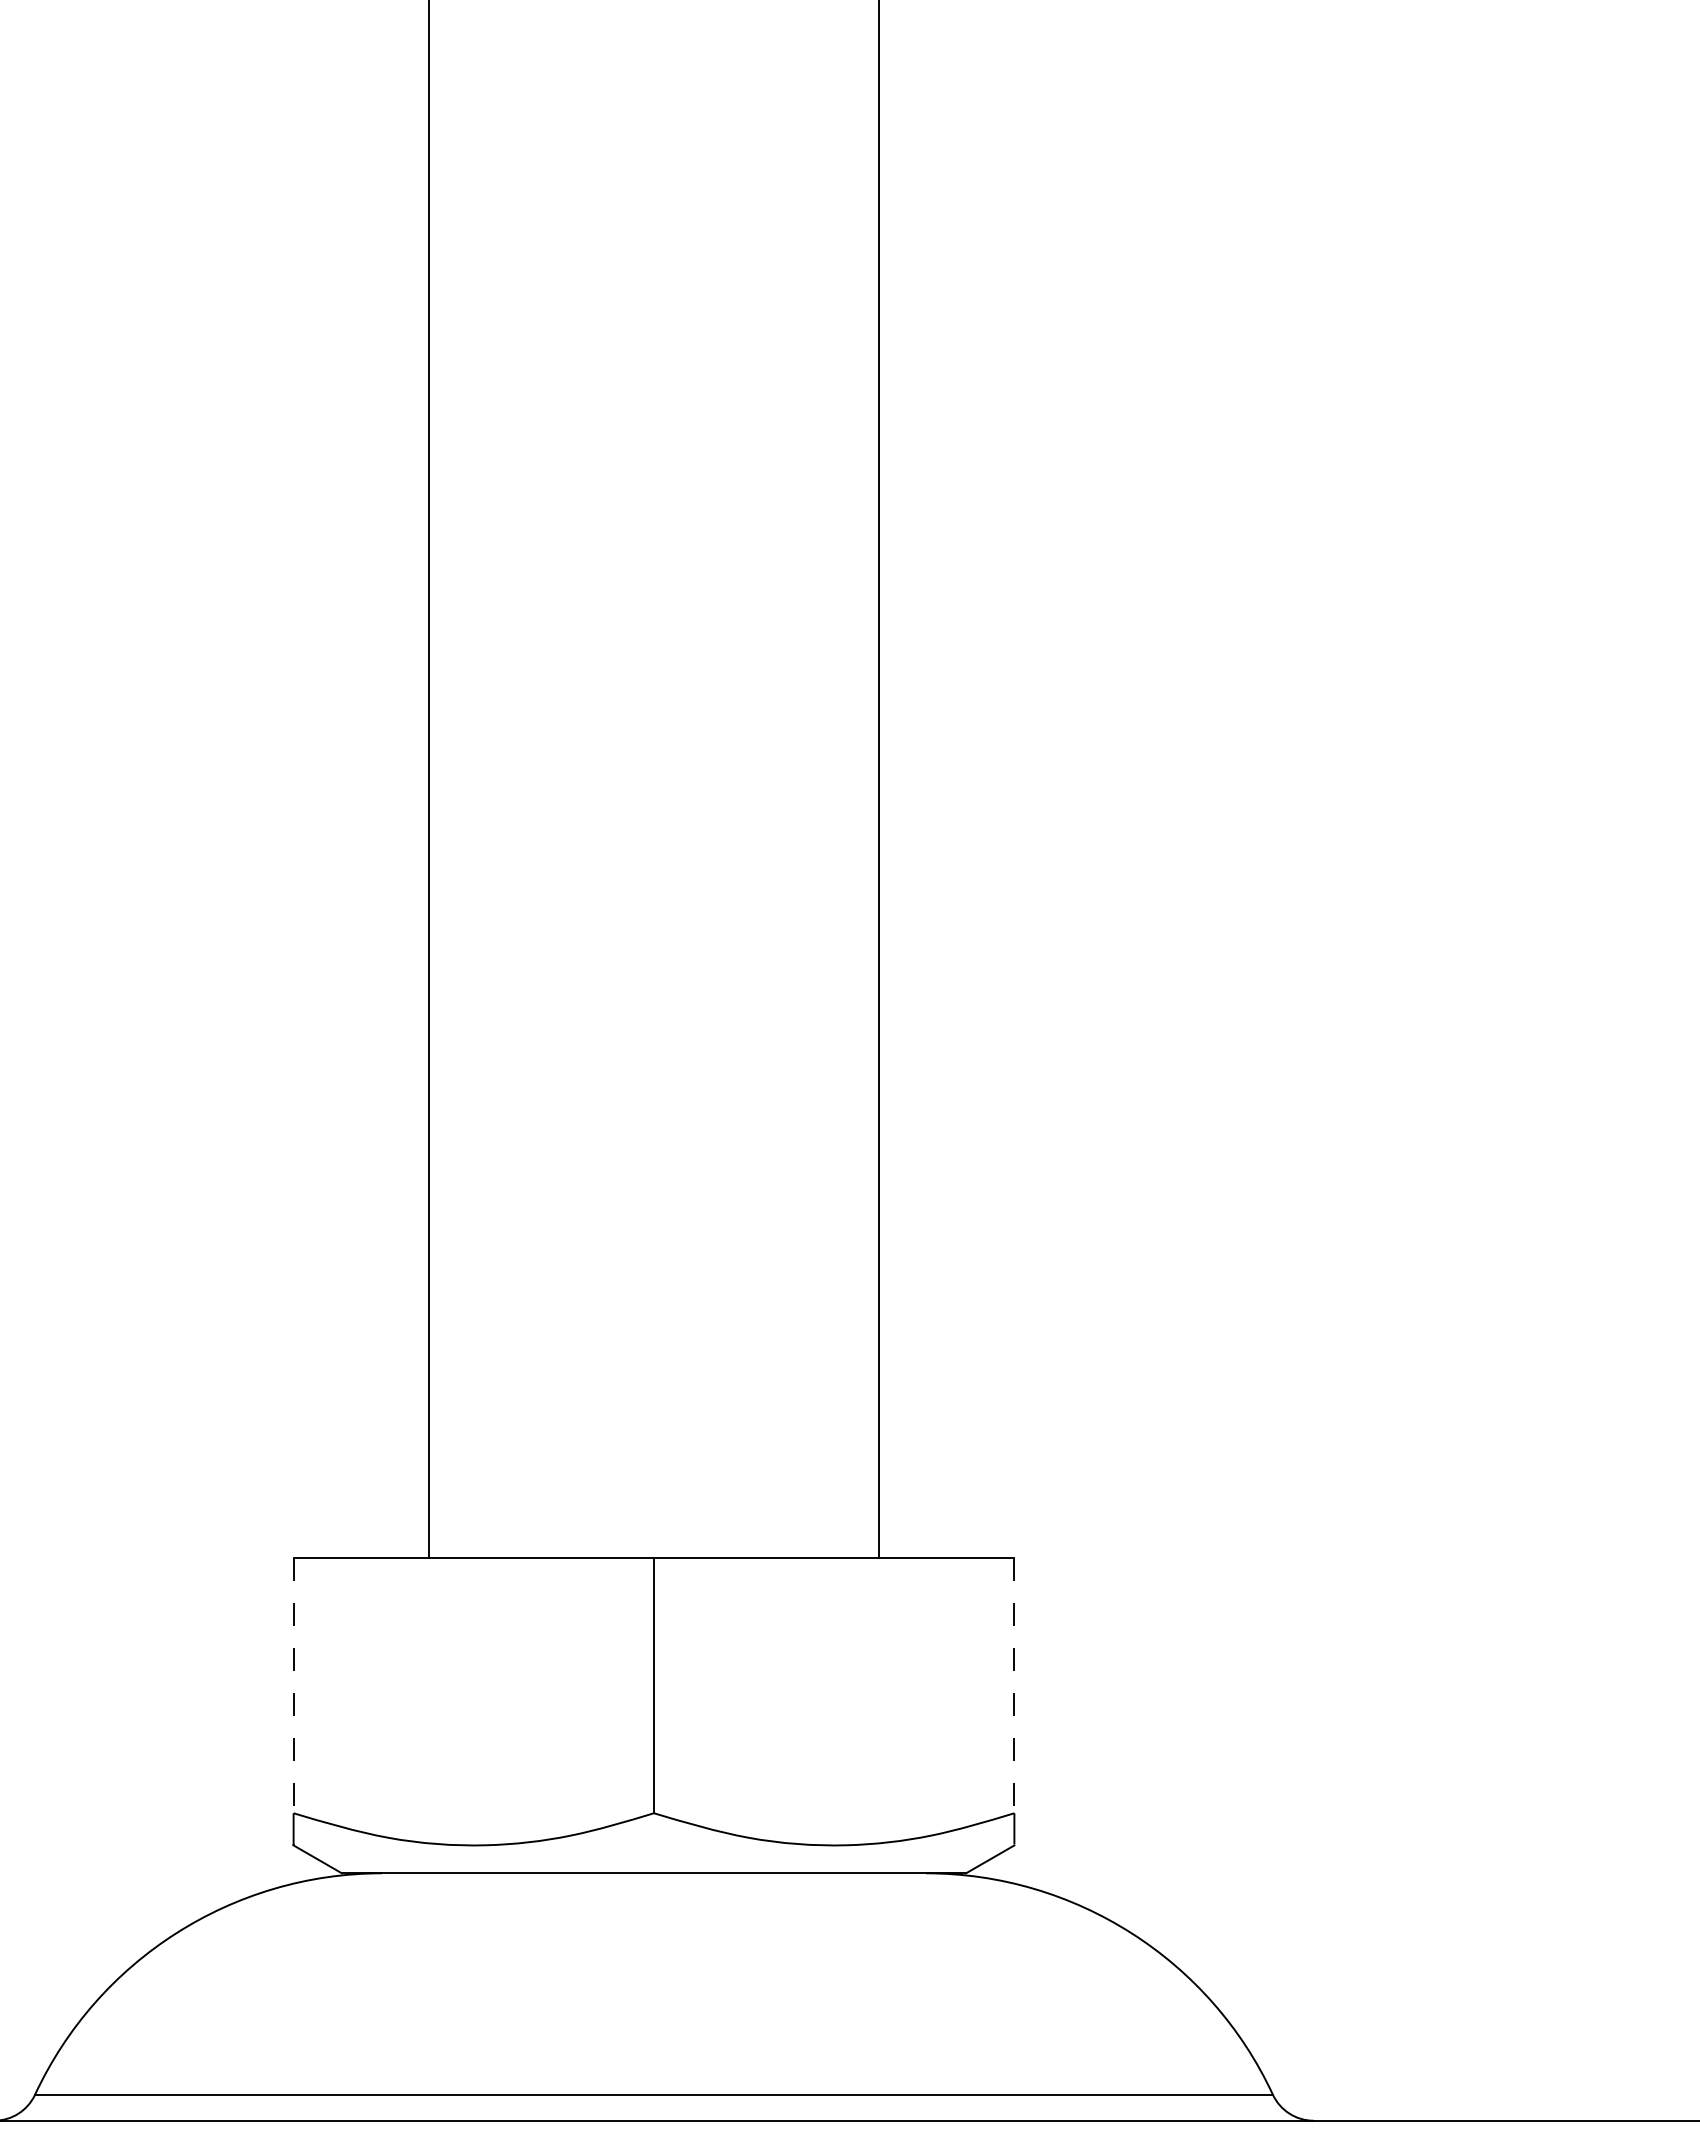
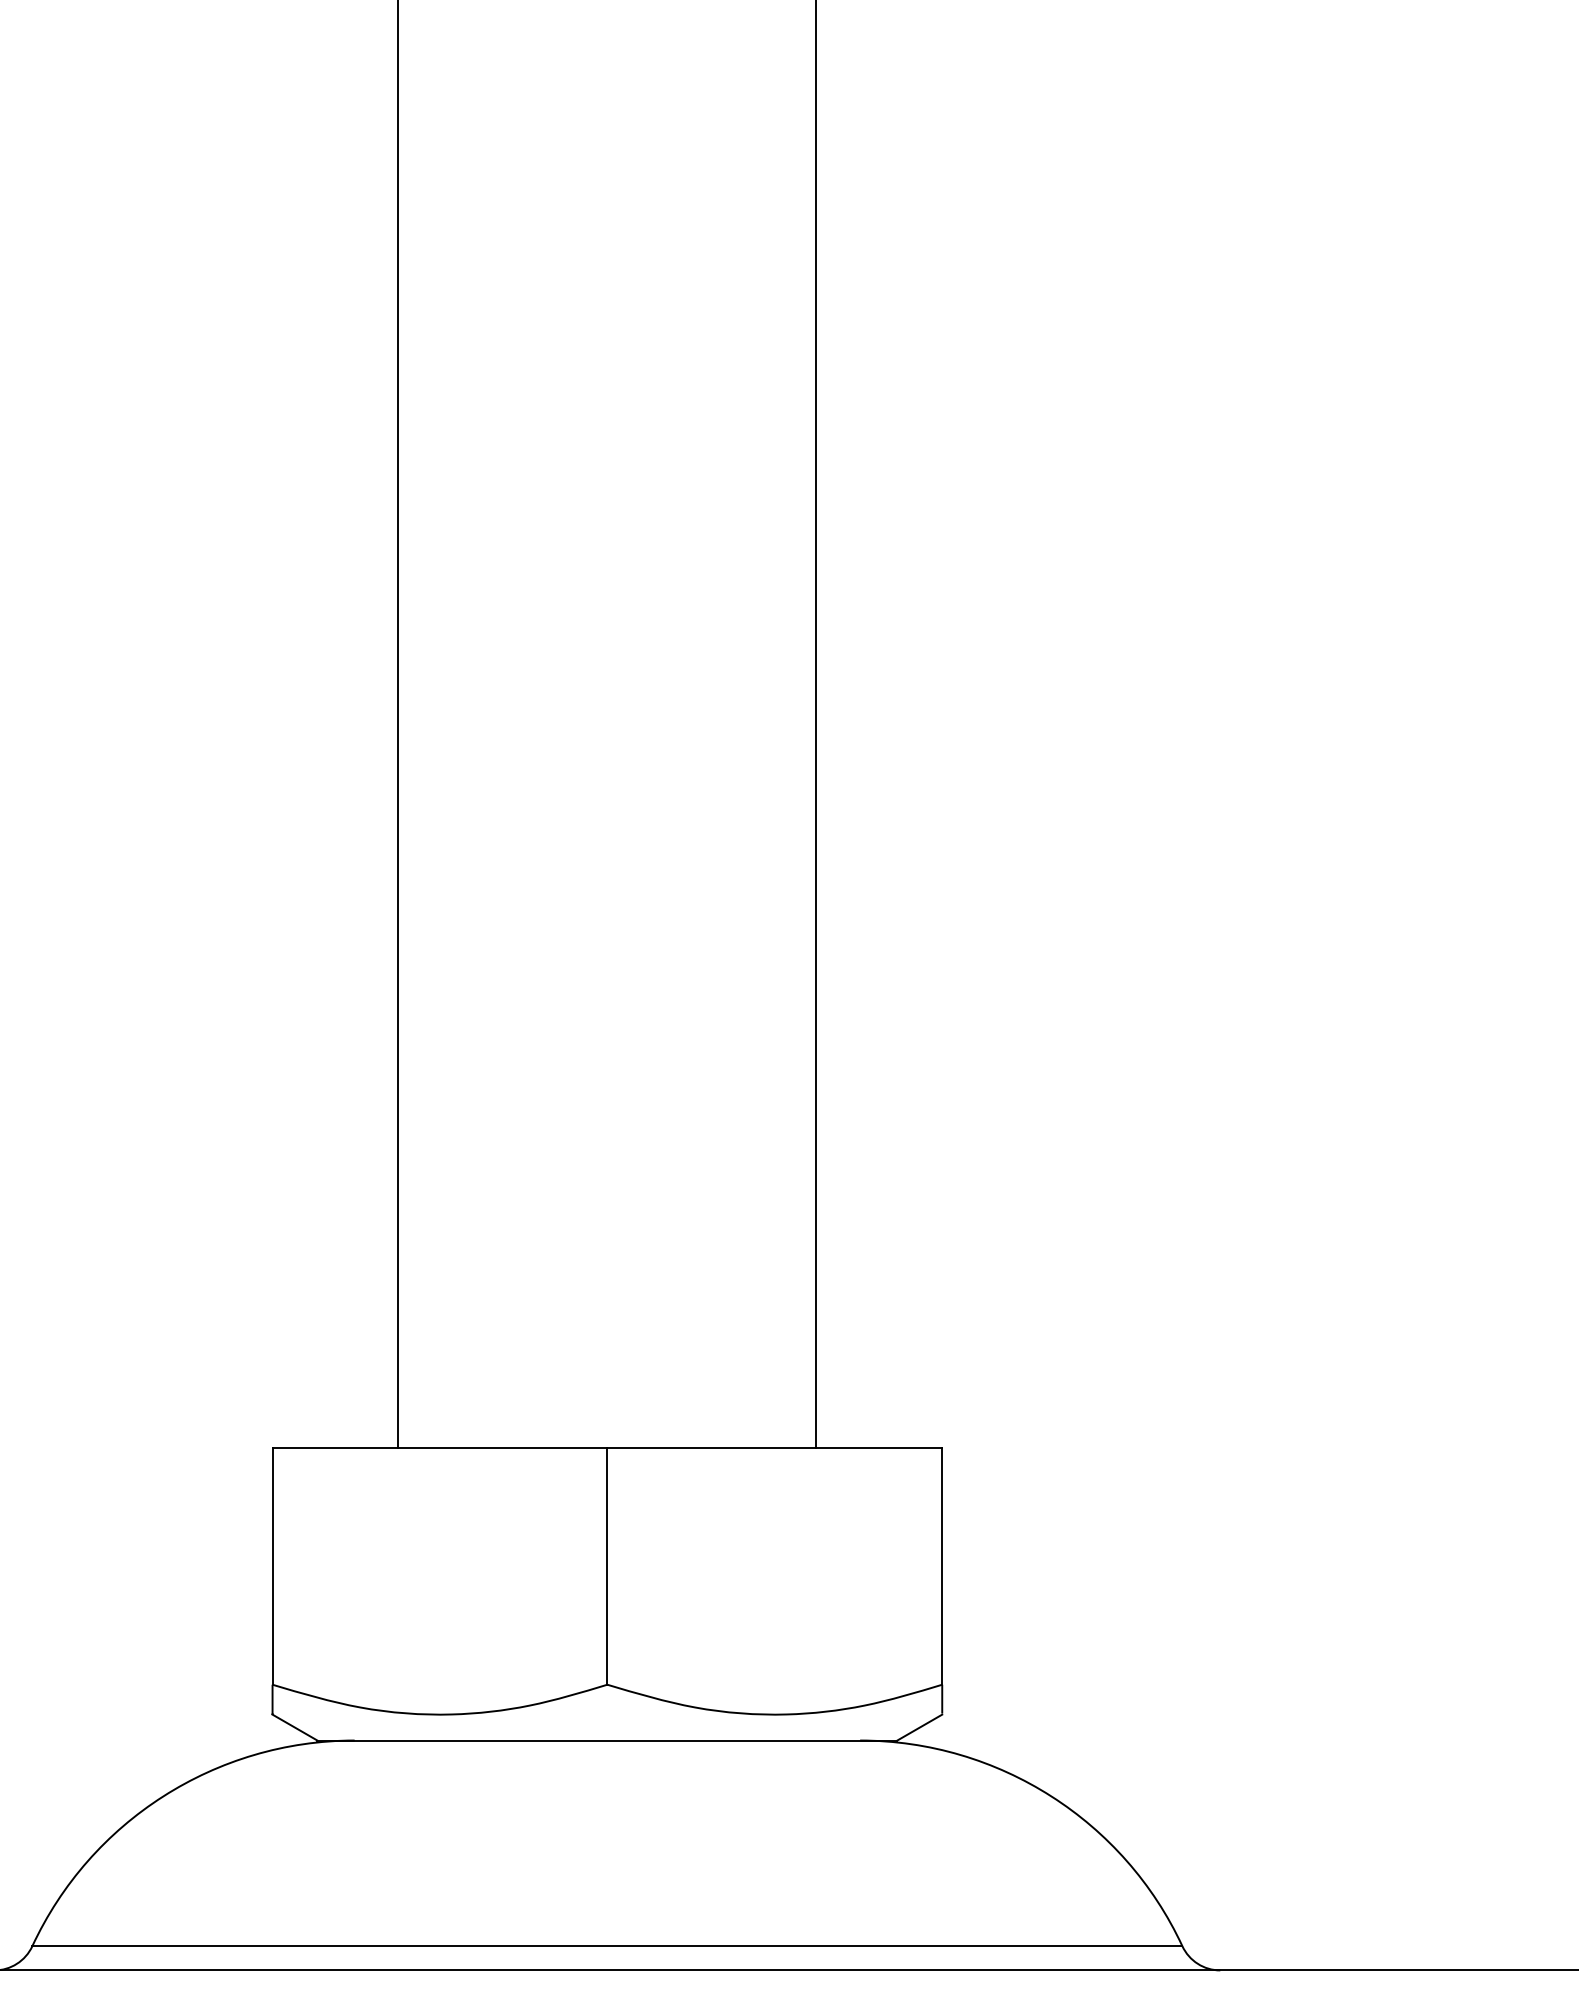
line: (293, 1686) -> (272, 1566), dashed -> solid
line: (1014, 1686) -> (942, 1566), dashed -> solid

